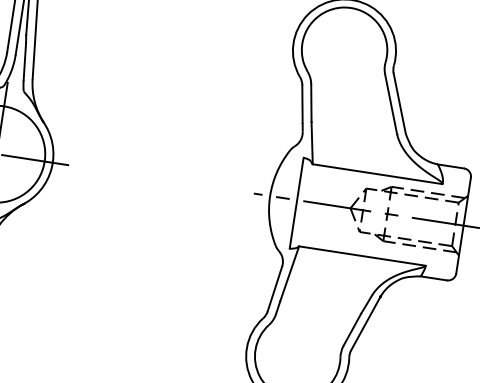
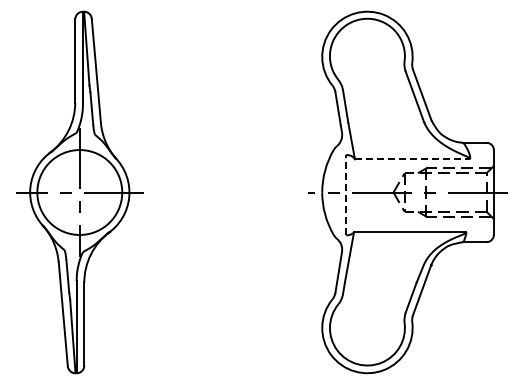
line: (377, 174) -> (412, 159), solid -> dashed
line: (297, 202) -> (346, 194), solid -> dashed

